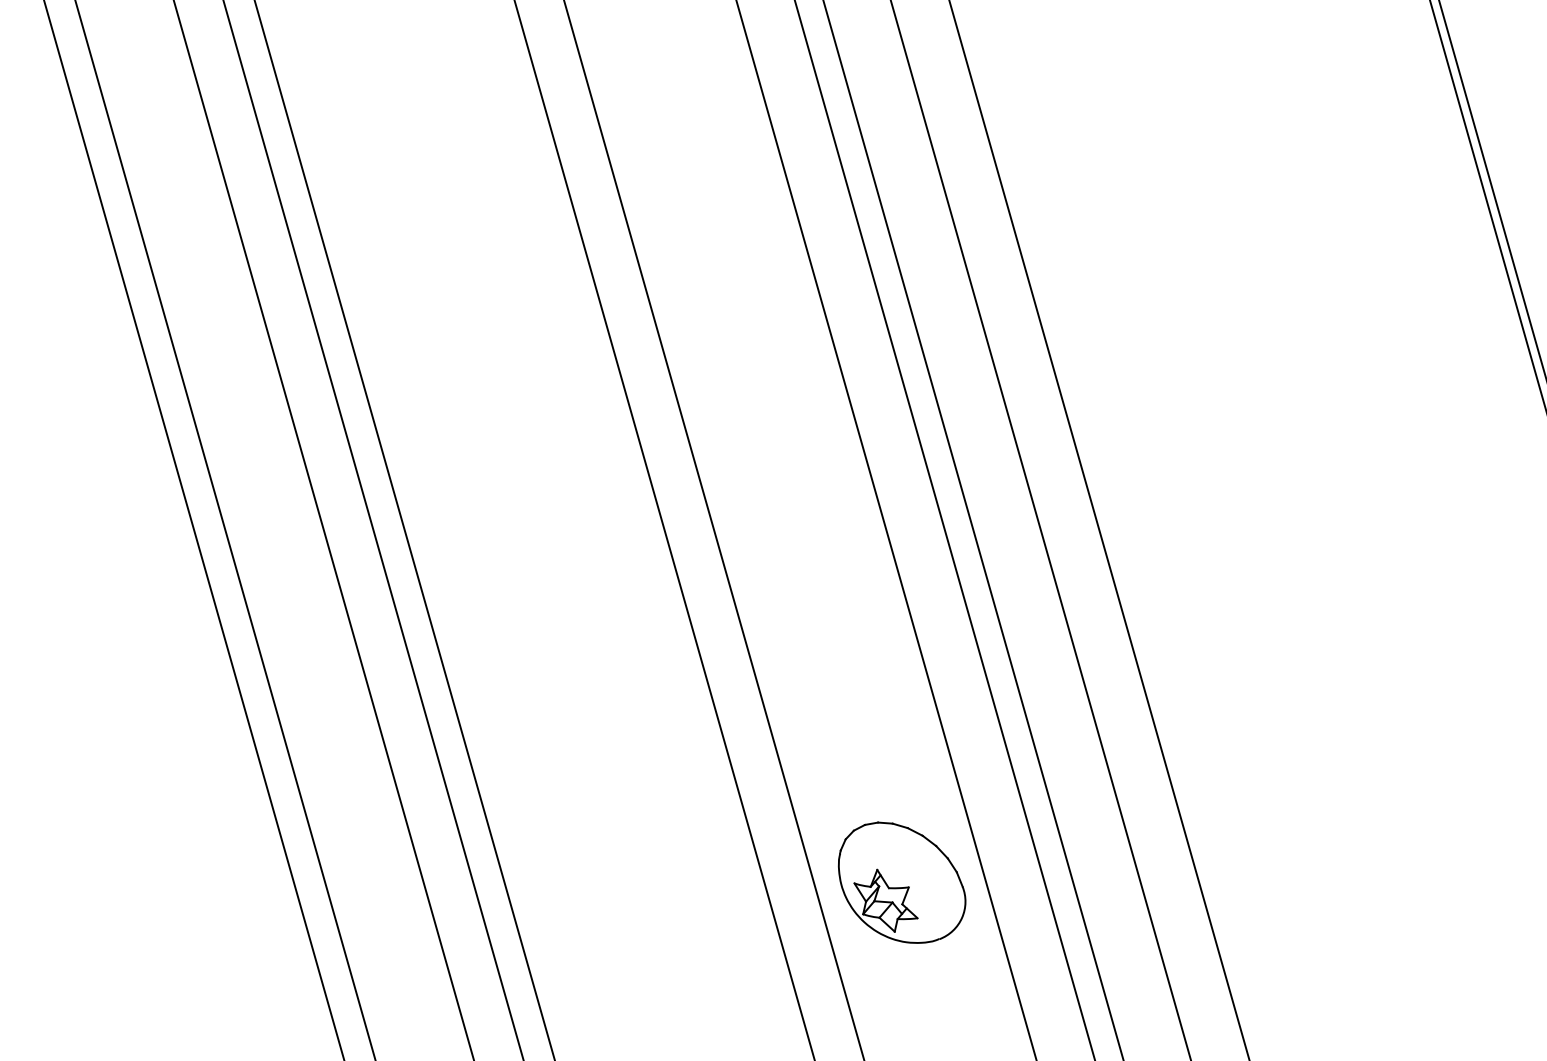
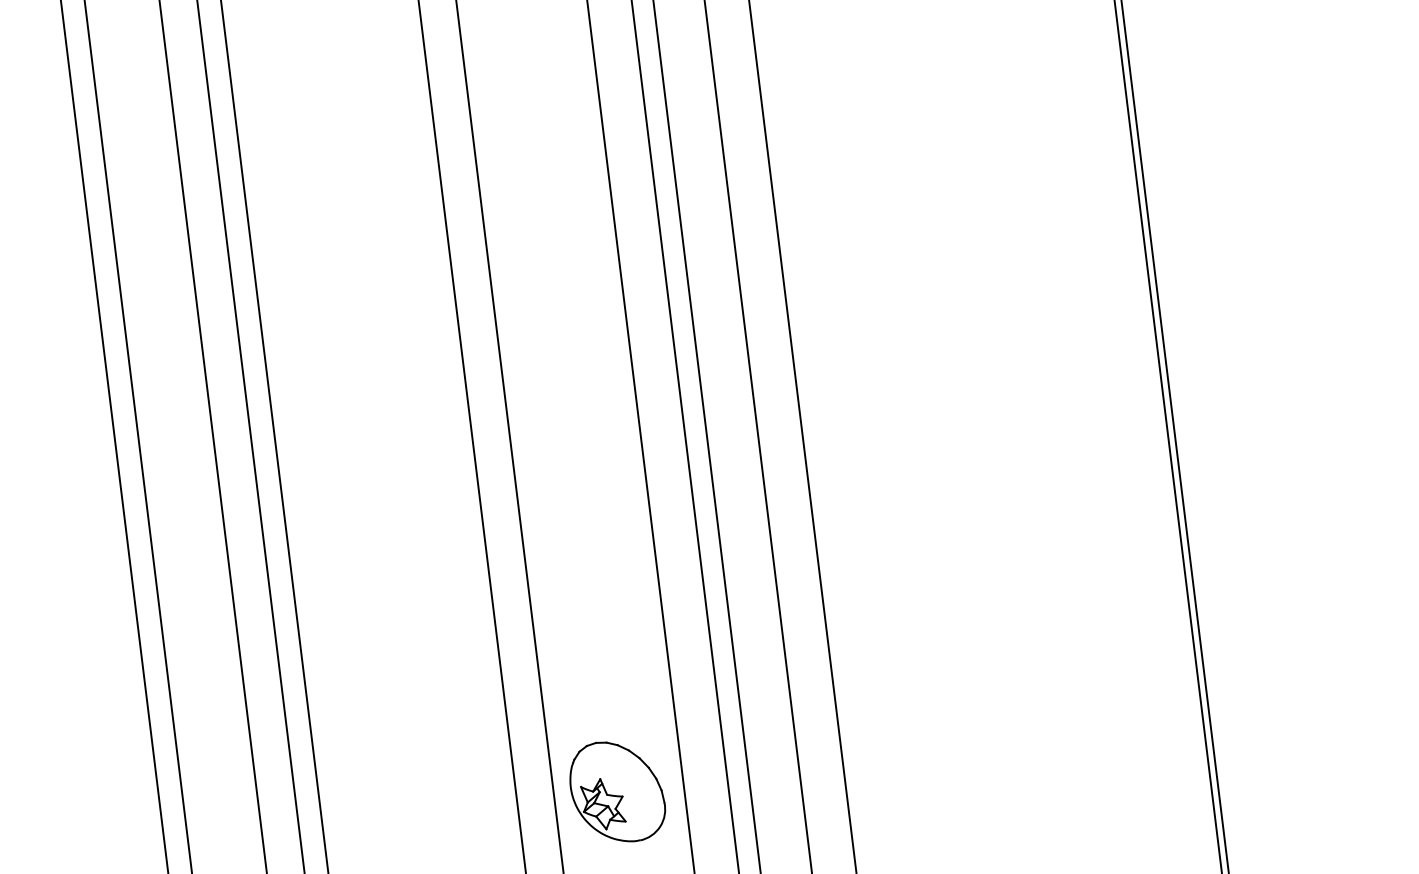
part: (901, 881) -> (617, 791), moved

